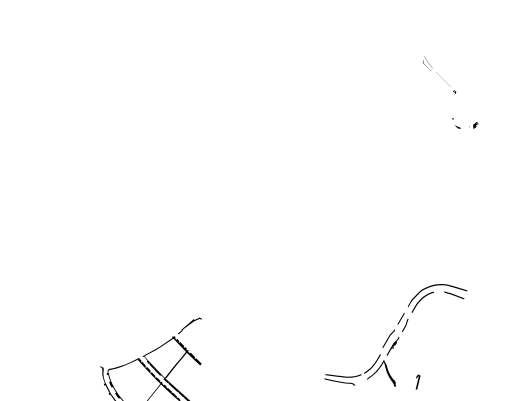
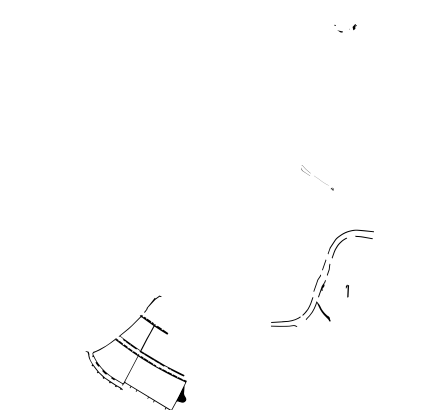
part: (439, 74) -> (317, 177), moved
part: (464, 124) -> (345, 28), moved
part: (416, 381) -> (346, 290), moved

